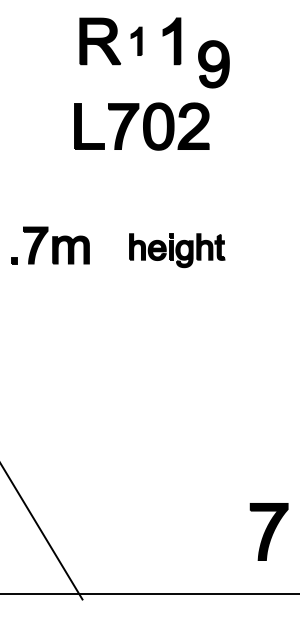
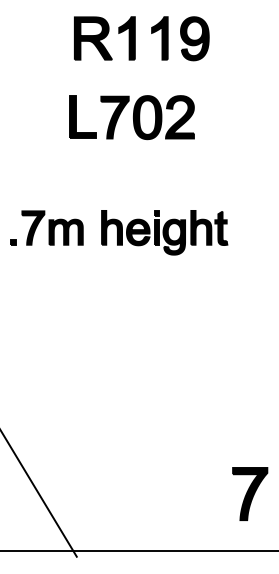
part: (136, 41) -> (126, 38), size x1.67
part: (213, 64) -> (194, 38), moved
part: (176, 250) -> (164, 232), size x1.43

